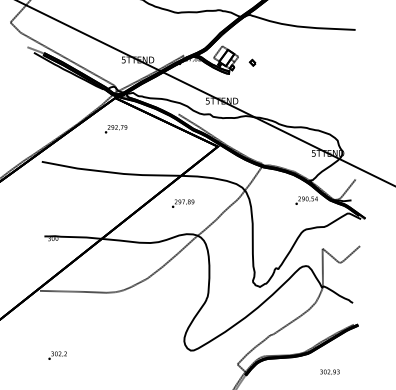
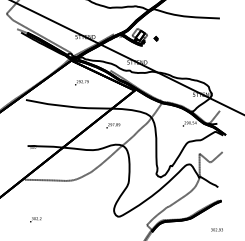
text: (115, 128) -> (81, 82), moved
text: (329, 371) -> (216, 229), moved

